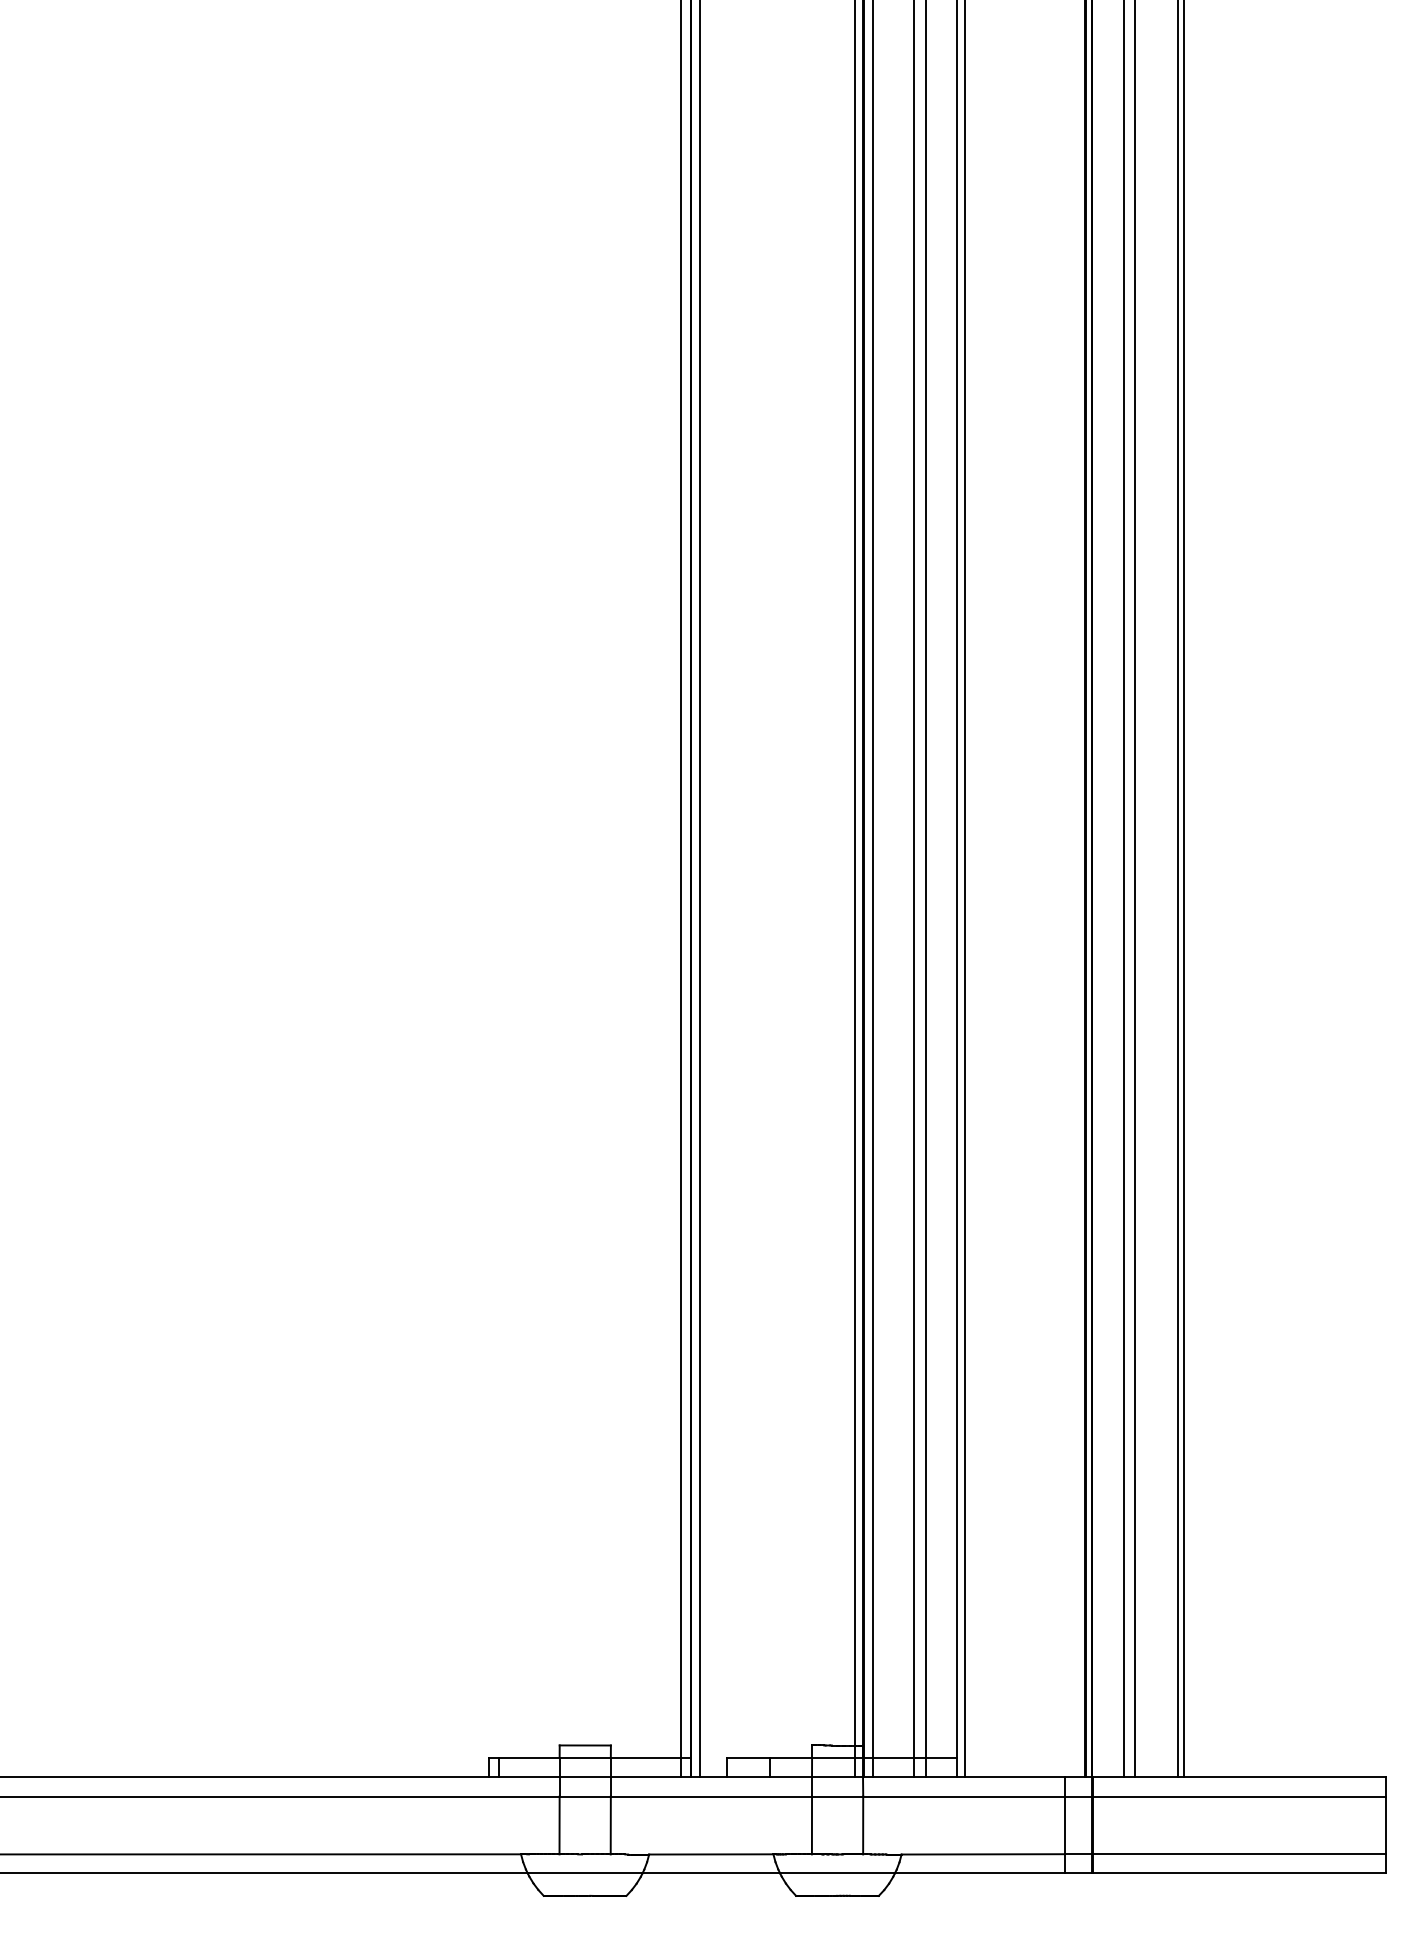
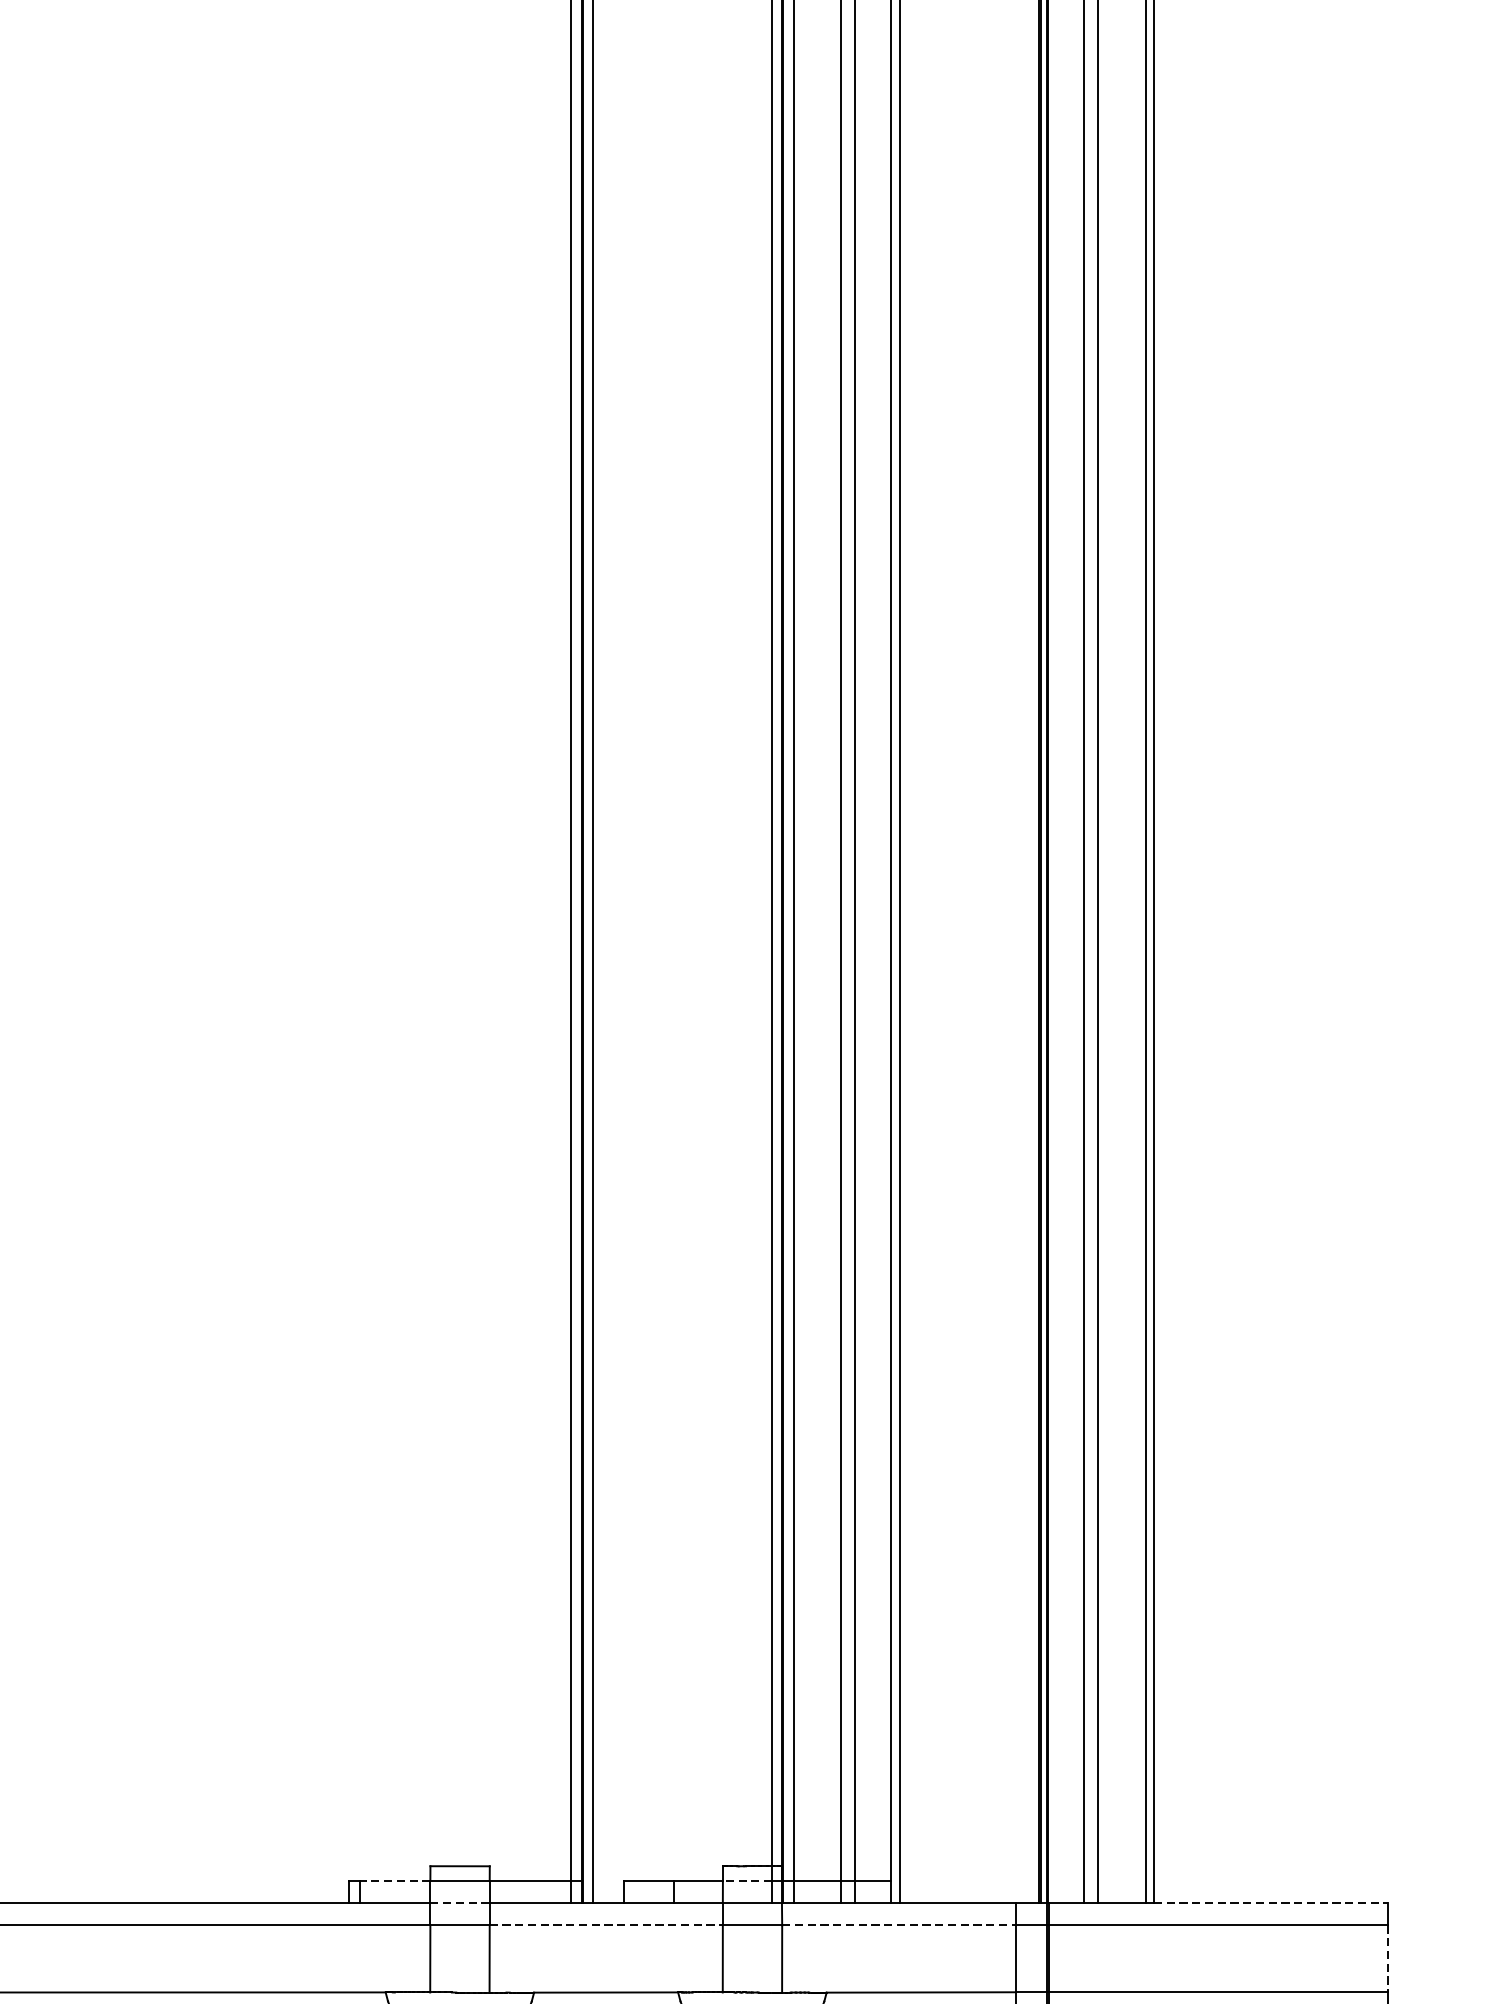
line: (529, 1758) -> (395, 1881), solid -> dashed
line: (832, 1758) -> (746, 1881), solid -> dashed
line: (585, 1777) -> (460, 1903), solid -> dashed
line: (1285, 1777) -> (1271, 1903), solid -> dashed
line: (711, 1796) -> (606, 1925), solid -> dashed
line: (964, 1796) -> (899, 1925), solid -> dashed
line: (1386, 1825) -> (1388, 1959), solid -> dashed

